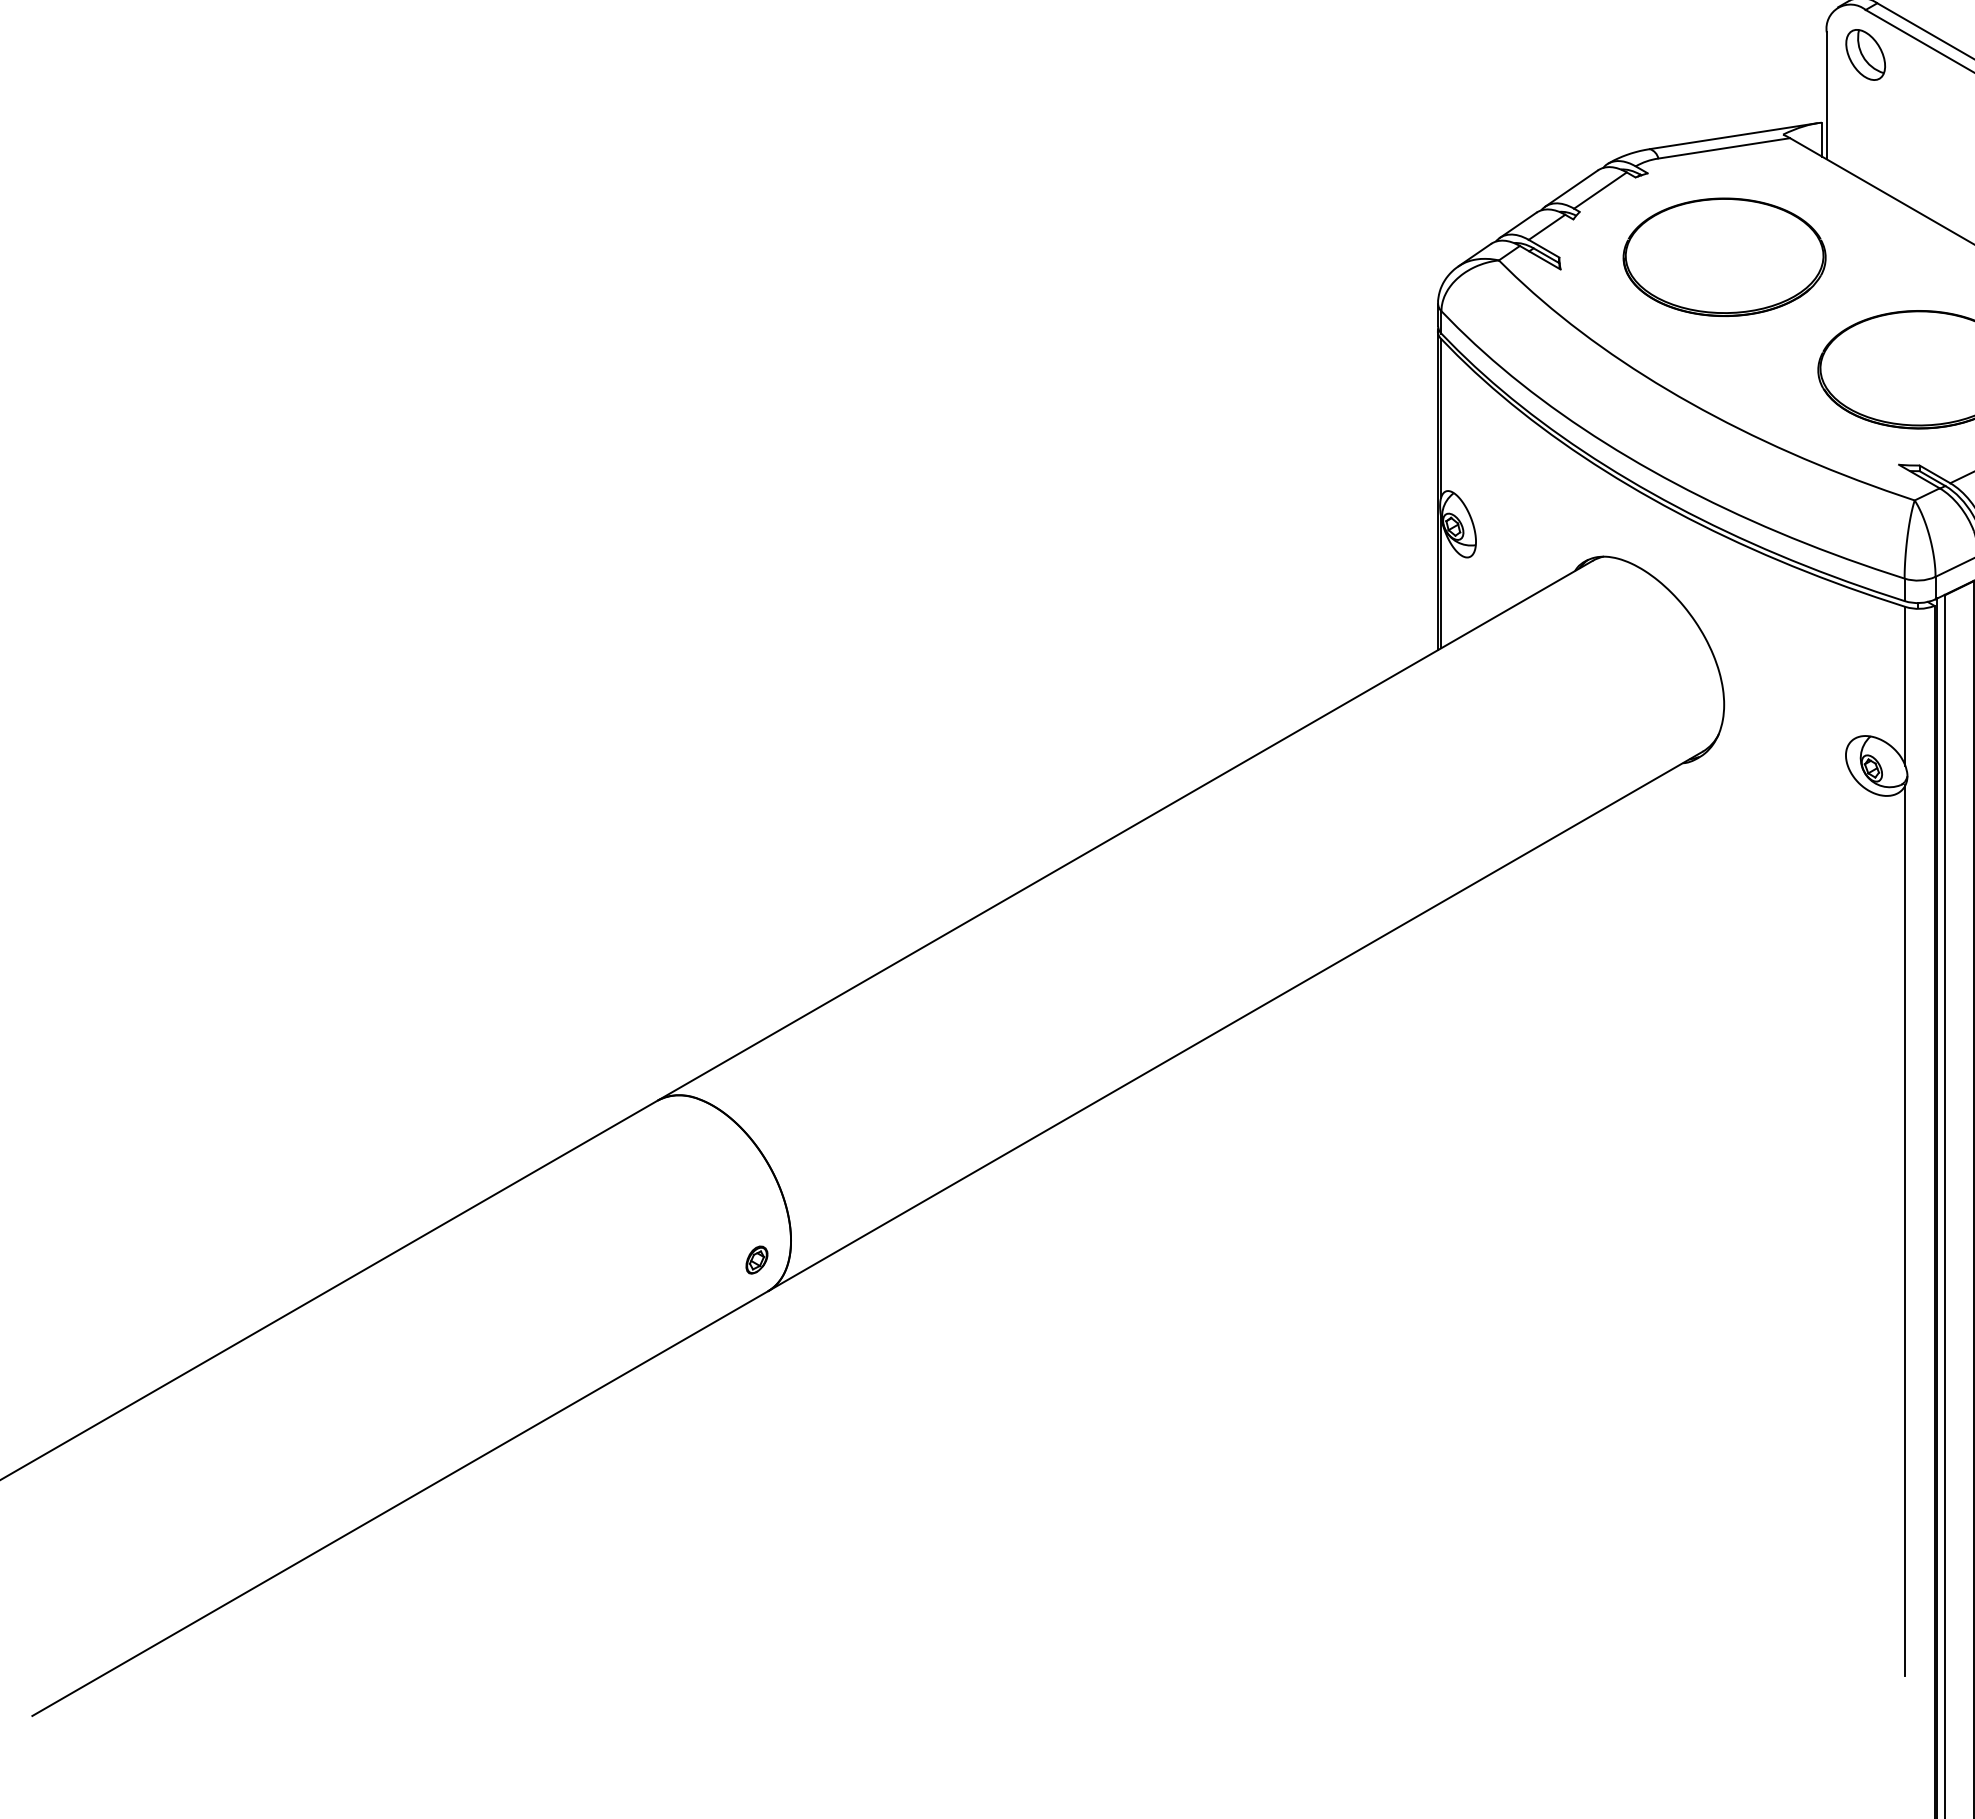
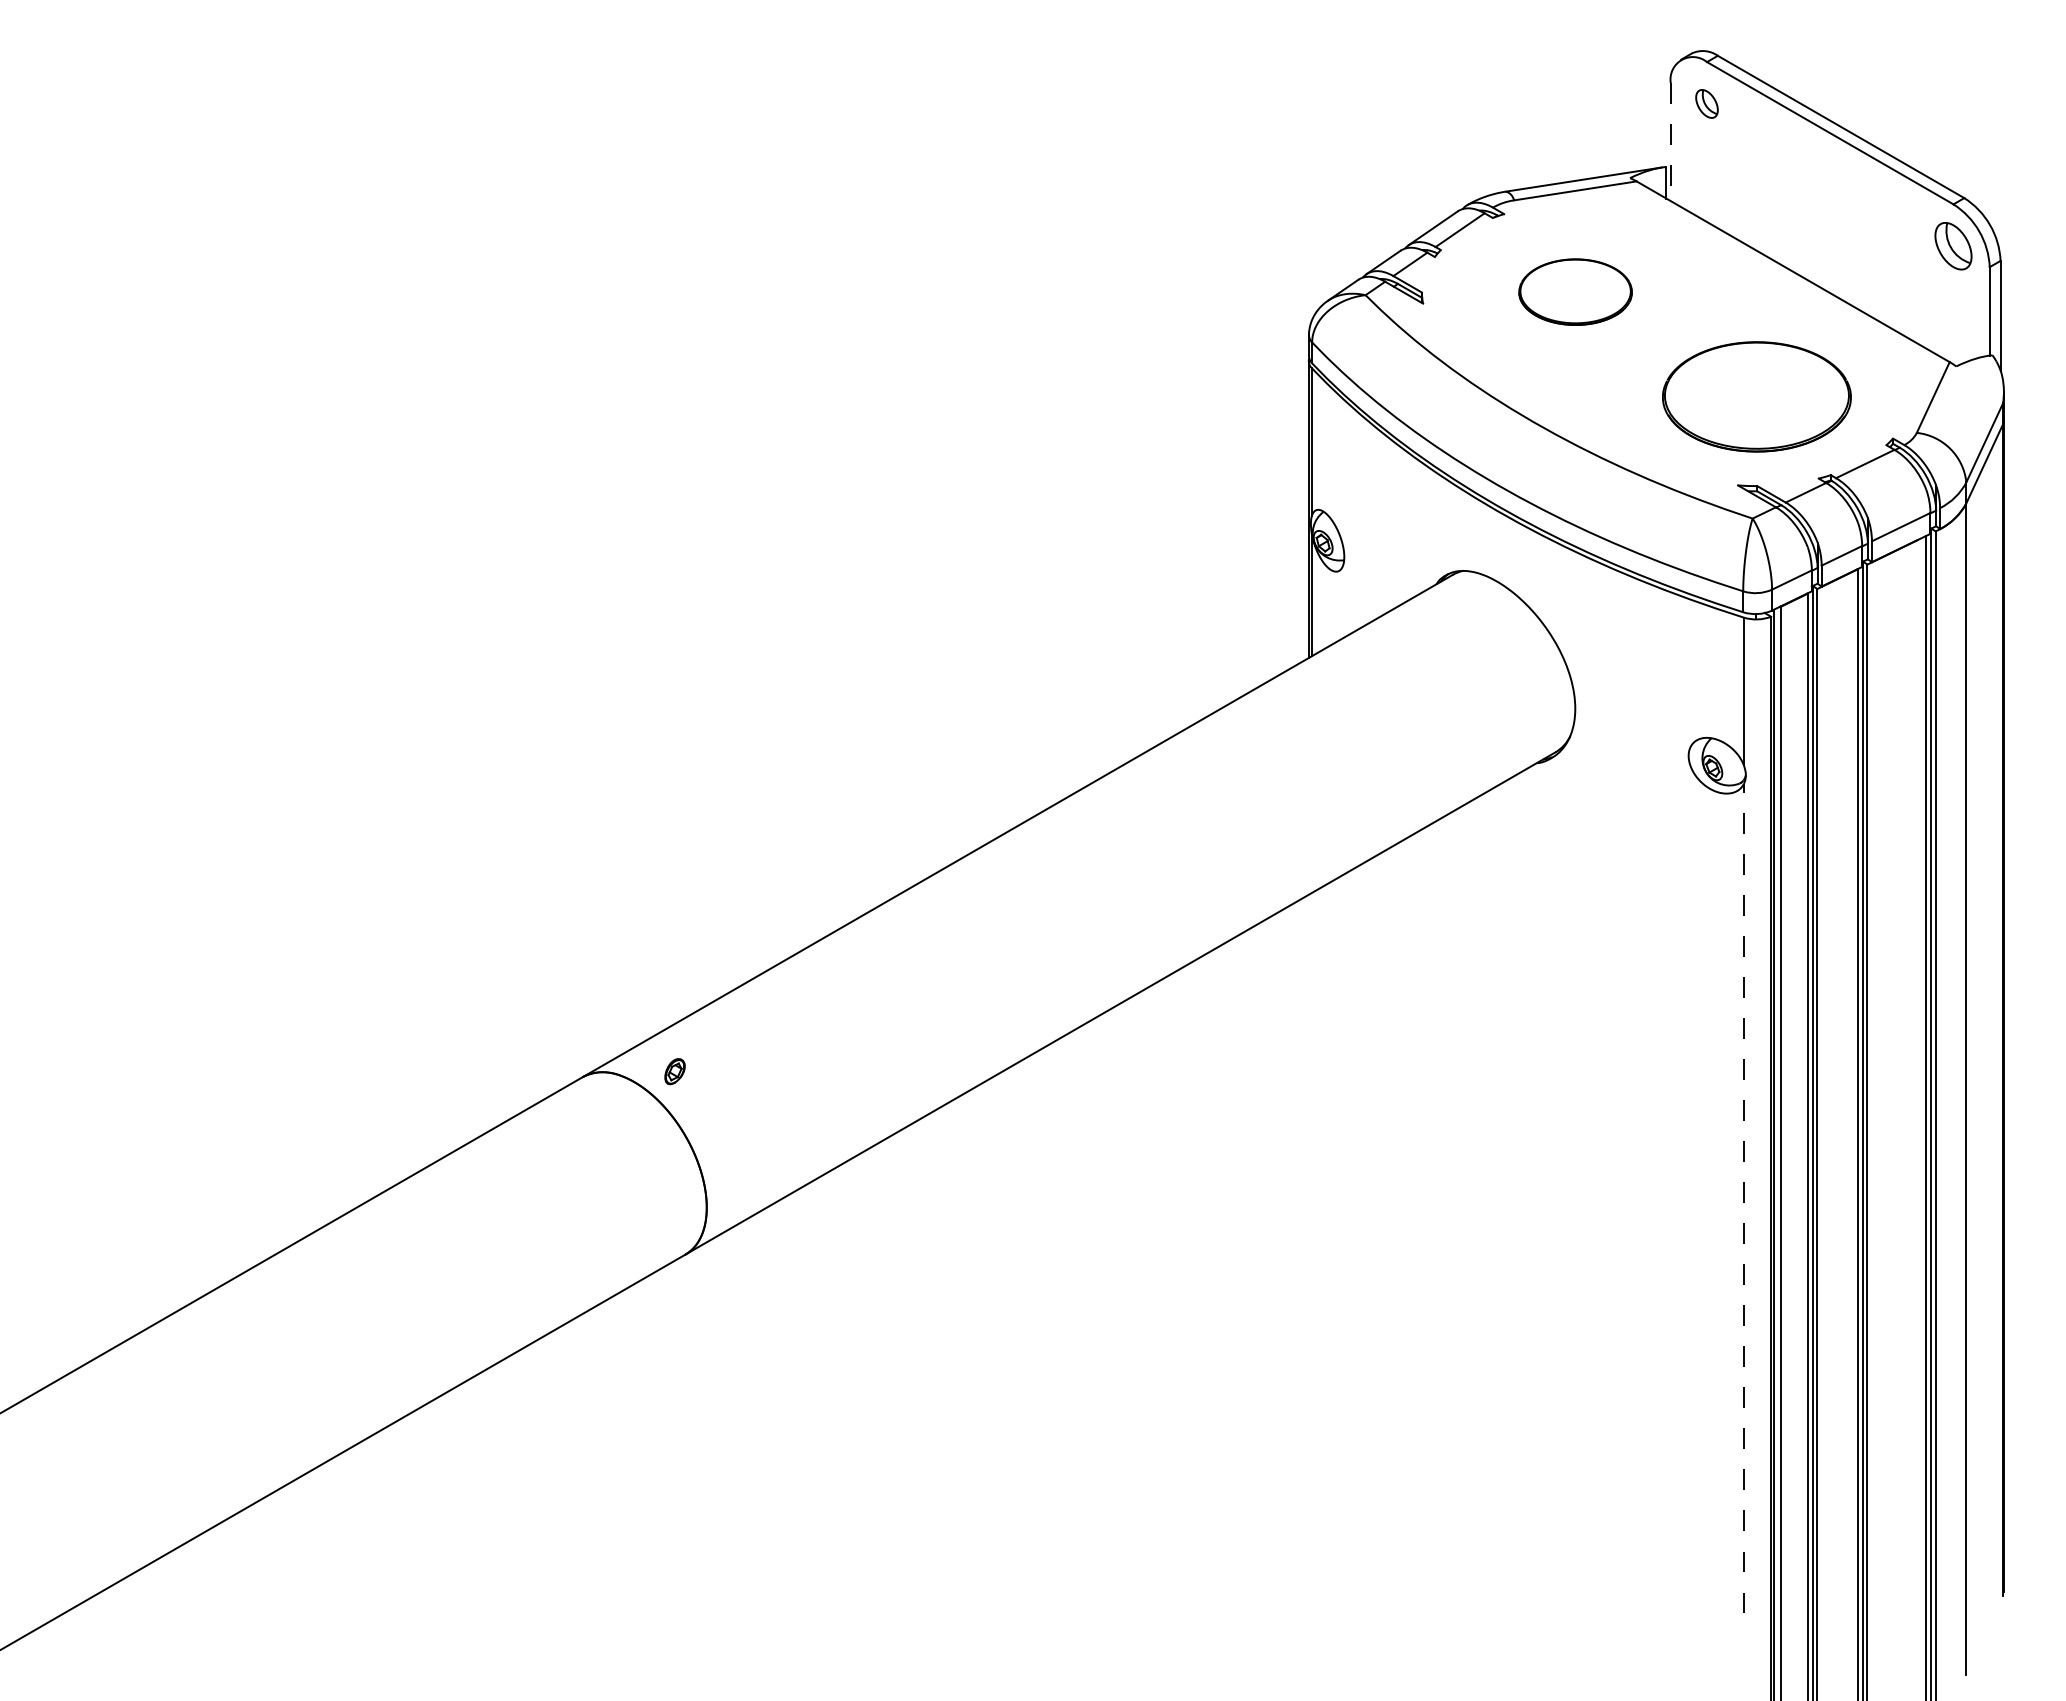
part: (1865, 54) -> (1706, 103), size x0.6
line: (1826, 96) -> (1670, 142), solid -> dashed
part: (1724, 256) -> (1575, 291), size x0.6
line: (1904, 1230) -> (1743, 1198), solid -> dashed
part: (756, 1259) -> (674, 1071), moved

